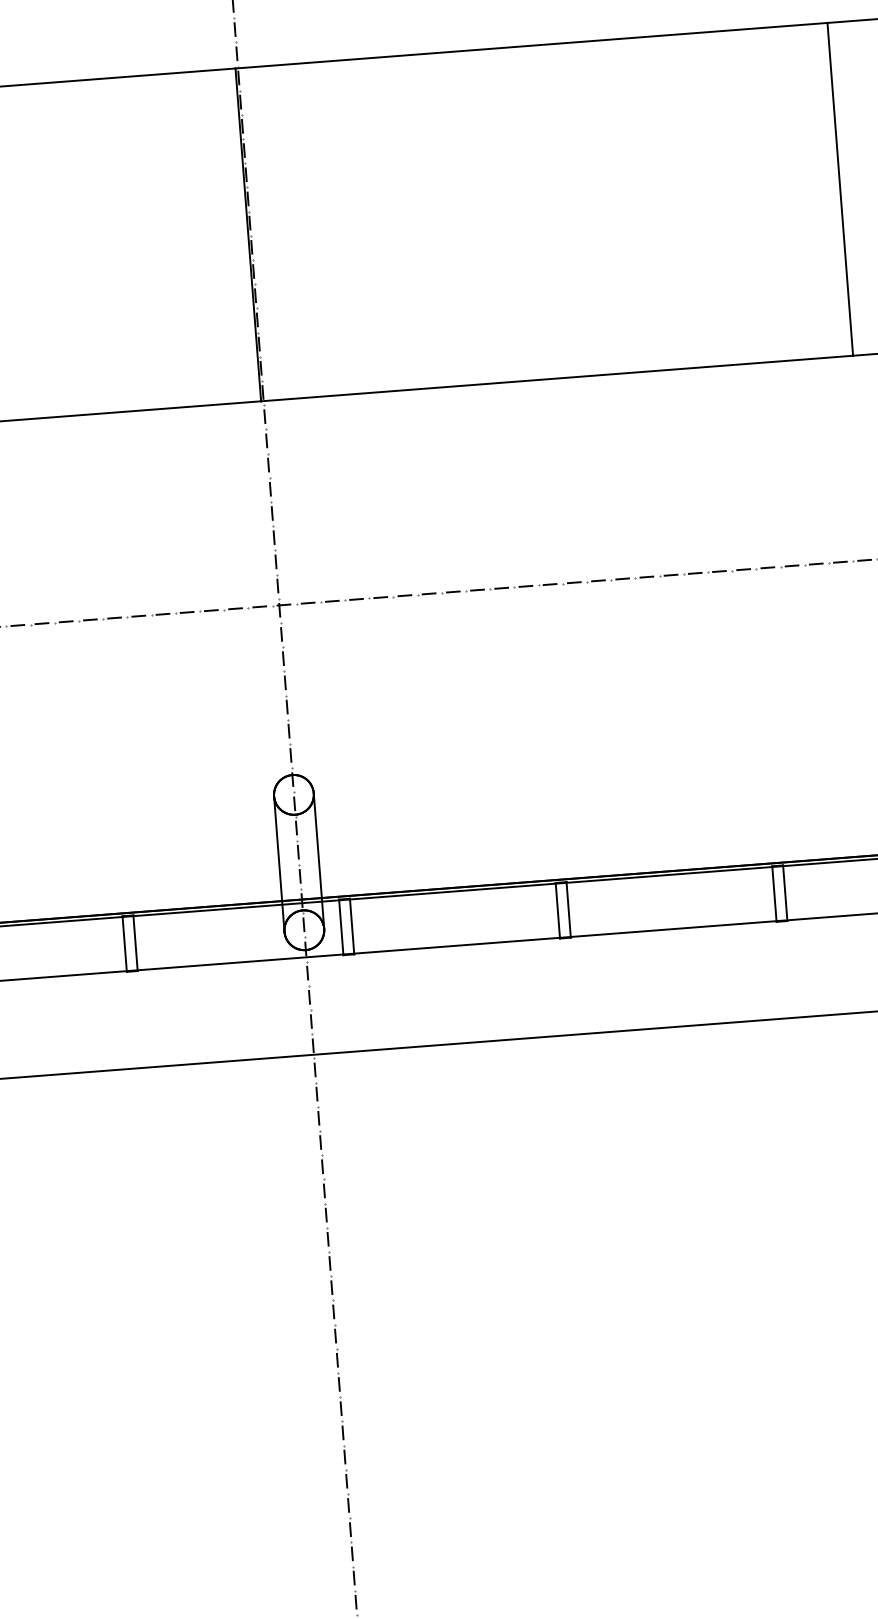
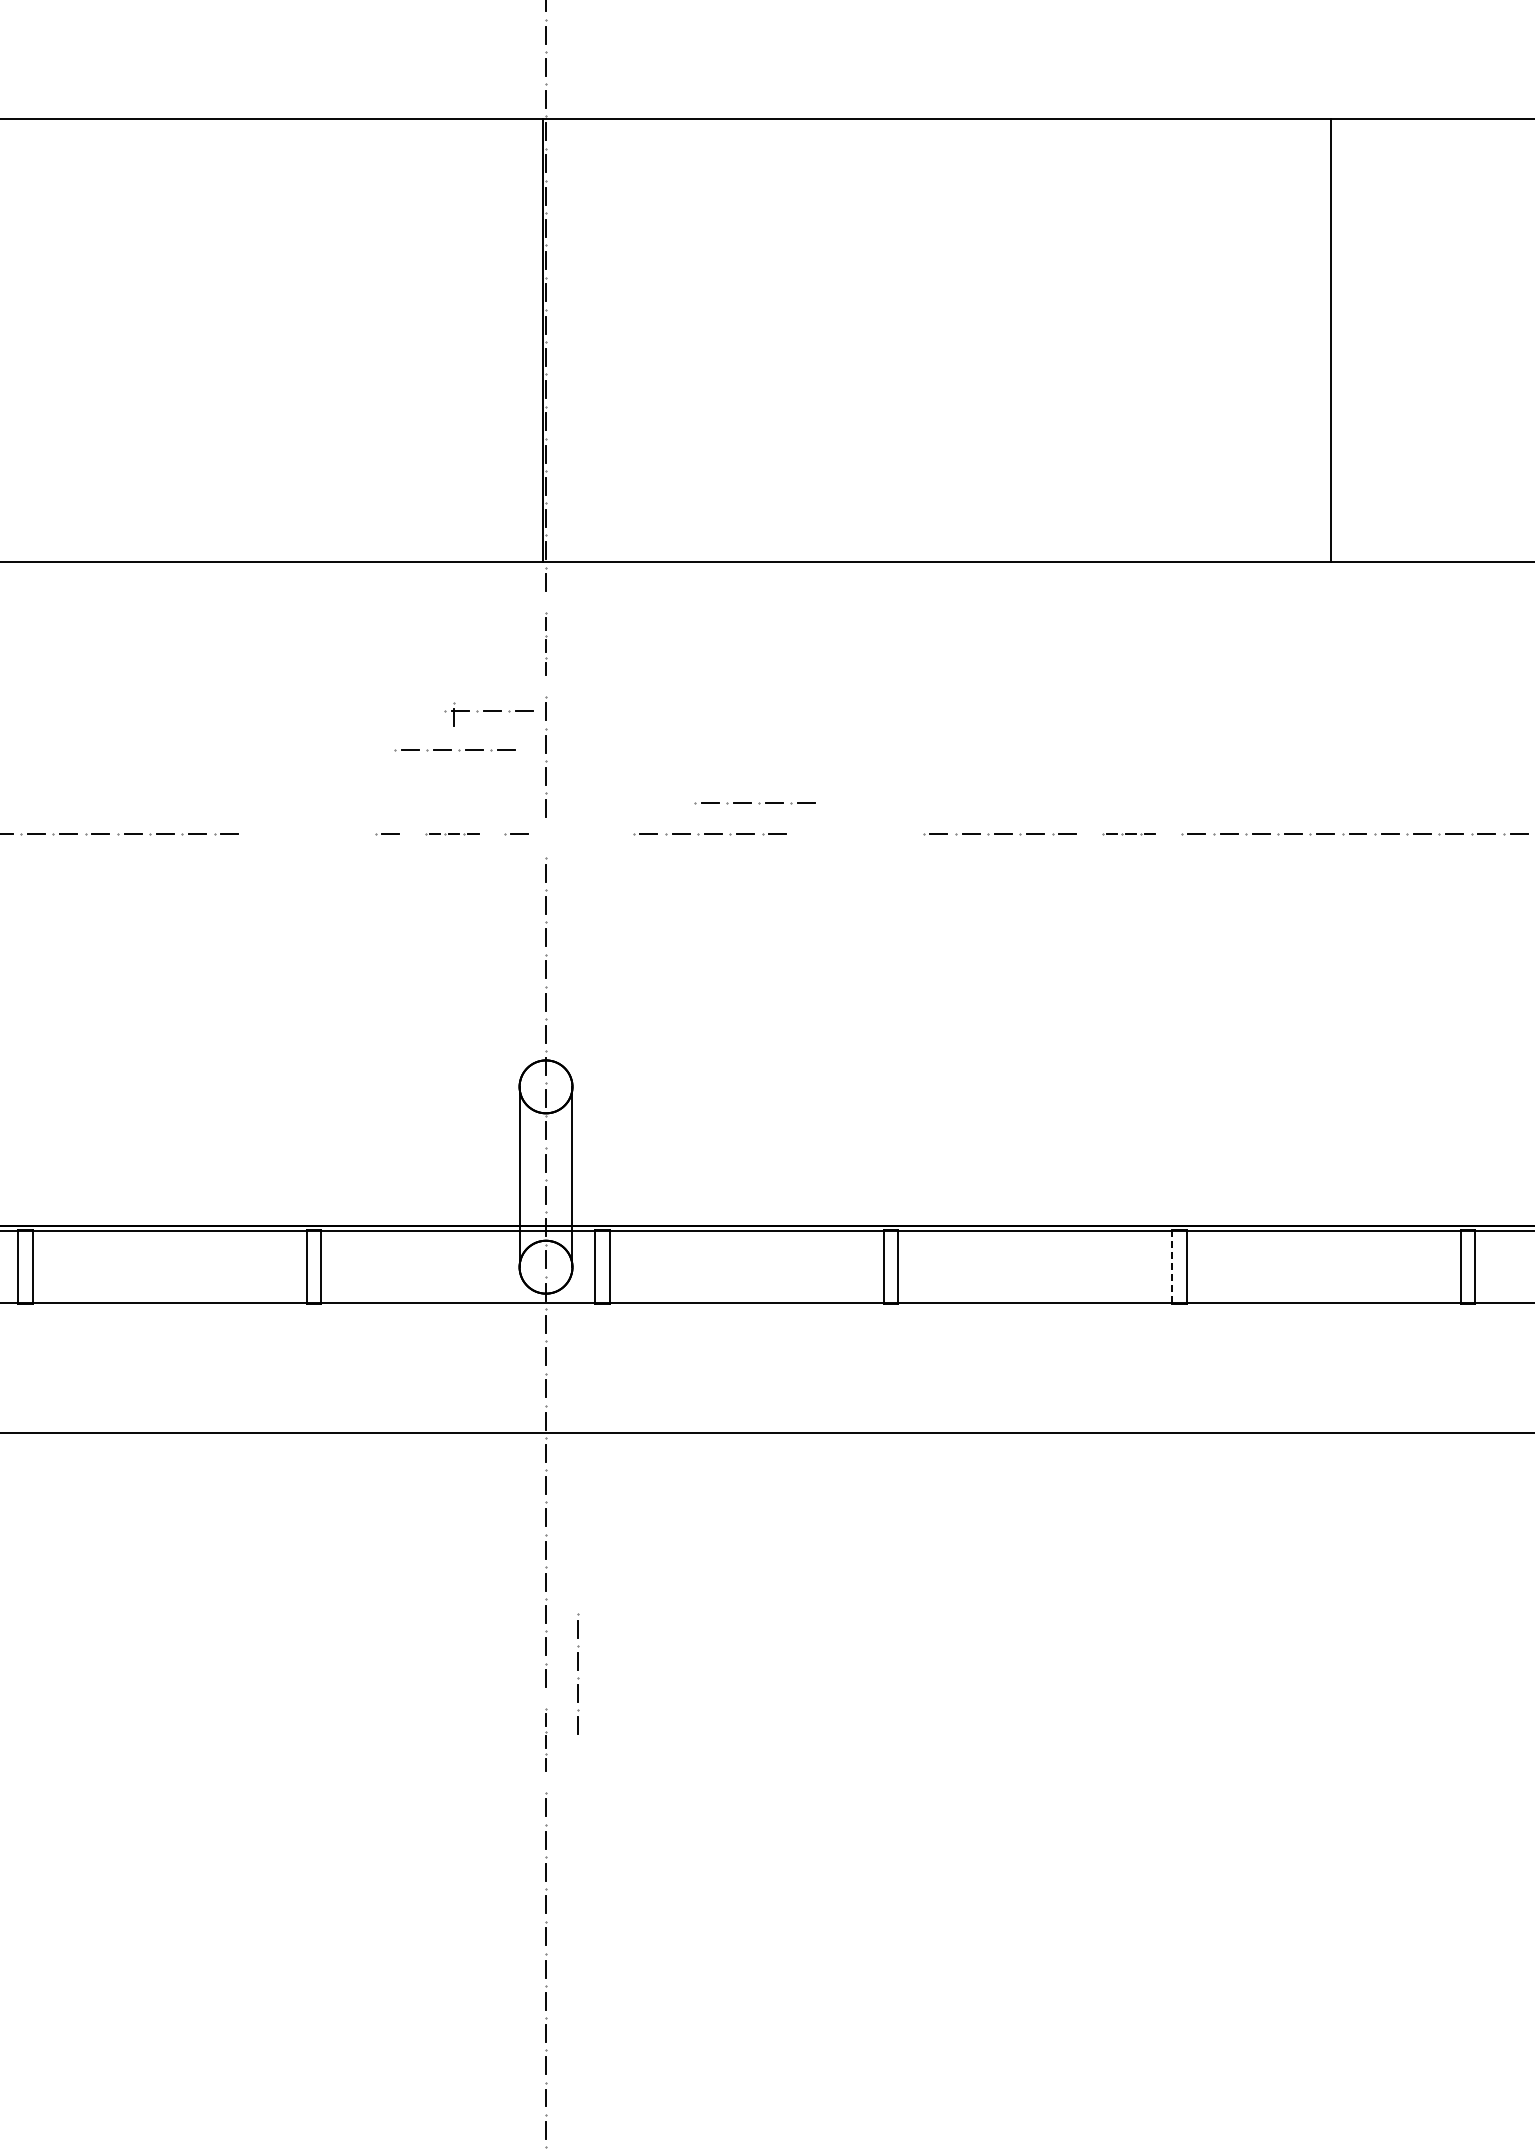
part: (268, 462) -> (546, 643), size x0.7
part: (716, 571) -> (1128, 834), size x0.6
part: (510, 587) -> (754, 803), moved
part: (305, 605) -> (488, 714), moved
part: (208, 610) -> (451, 834), size x0.6
part: (99, 619) -> (454, 750), moved
line: (774, 894) -> (1172, 1267), solid -> dashed
part: (352, 1233) -> (578, 1673), added
part: (331, 1284) -> (546, 1739), size x0.7

